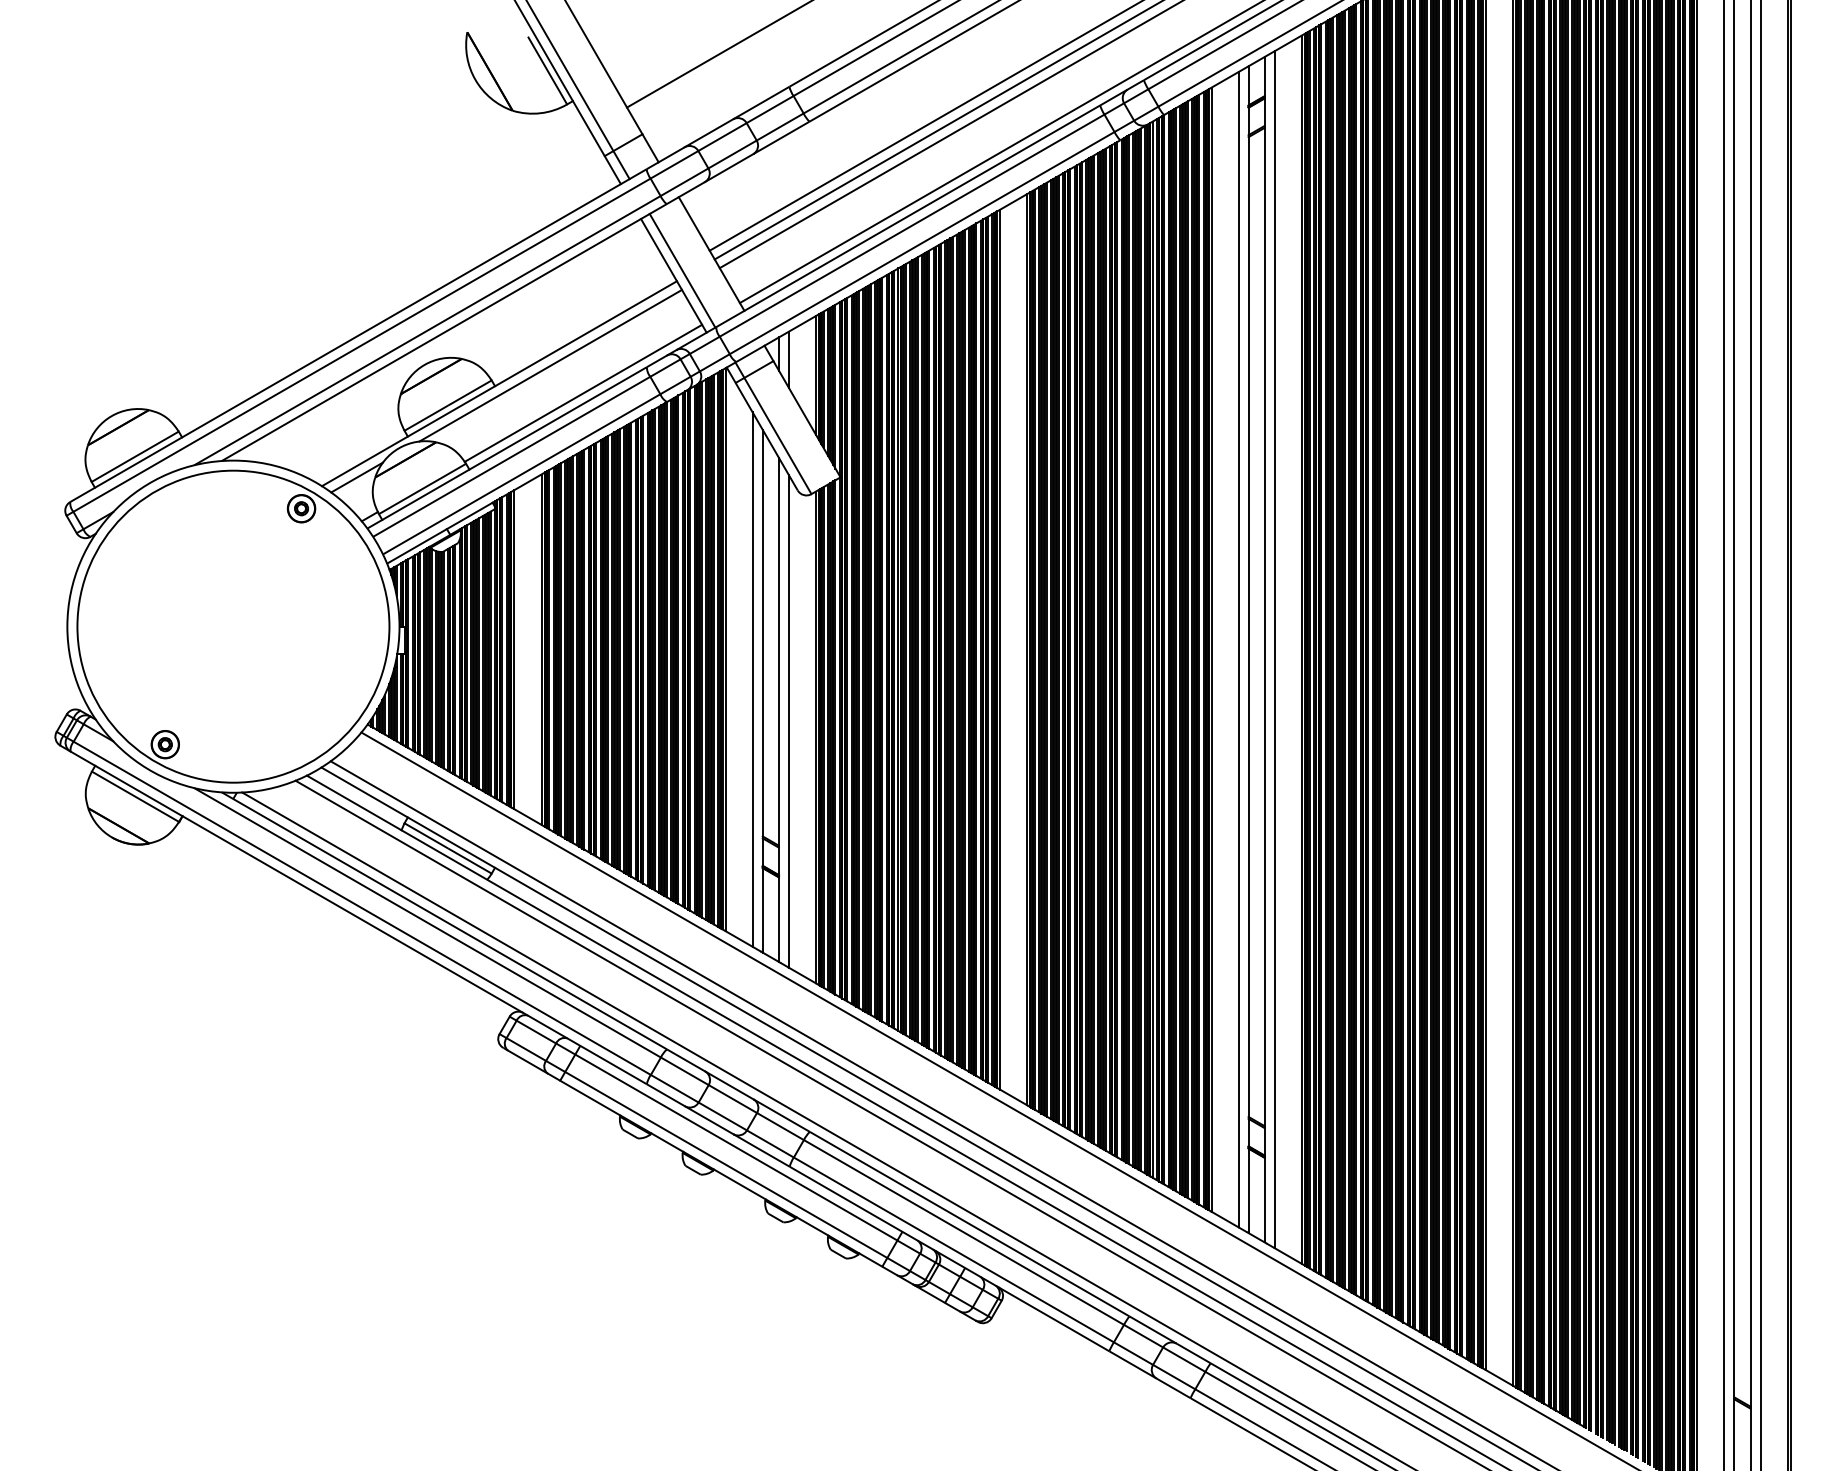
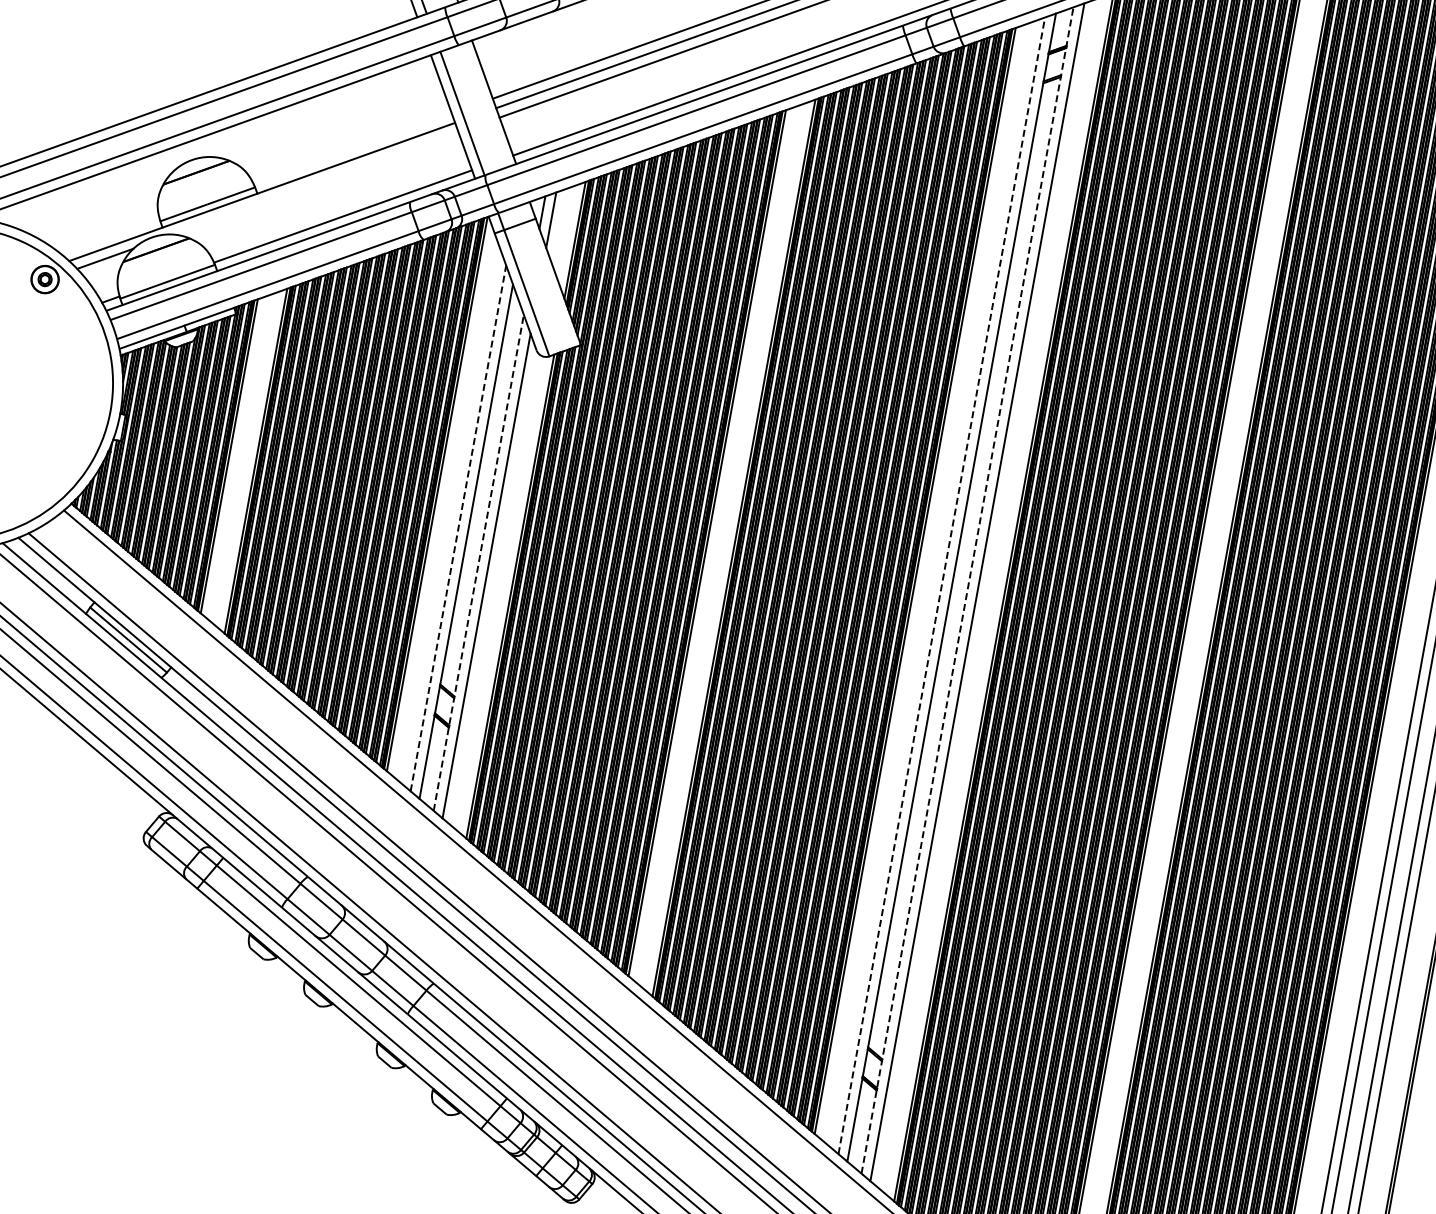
line: (550, 365) -> (315, 183), removed
line: (1238, 649) -> (941, 585), solid -> dashed
line: (1264, 649) -> (967, 590), solid -> dashed
line: (752, 679) -> (458, 528), solid -> dashed
line: (778, 709) -> (478, 562), solid -> dashed

